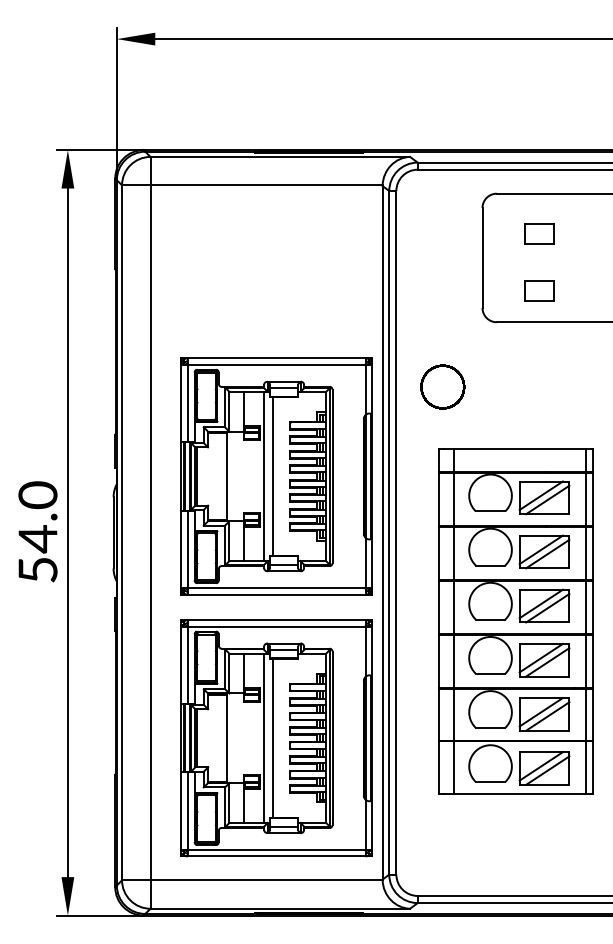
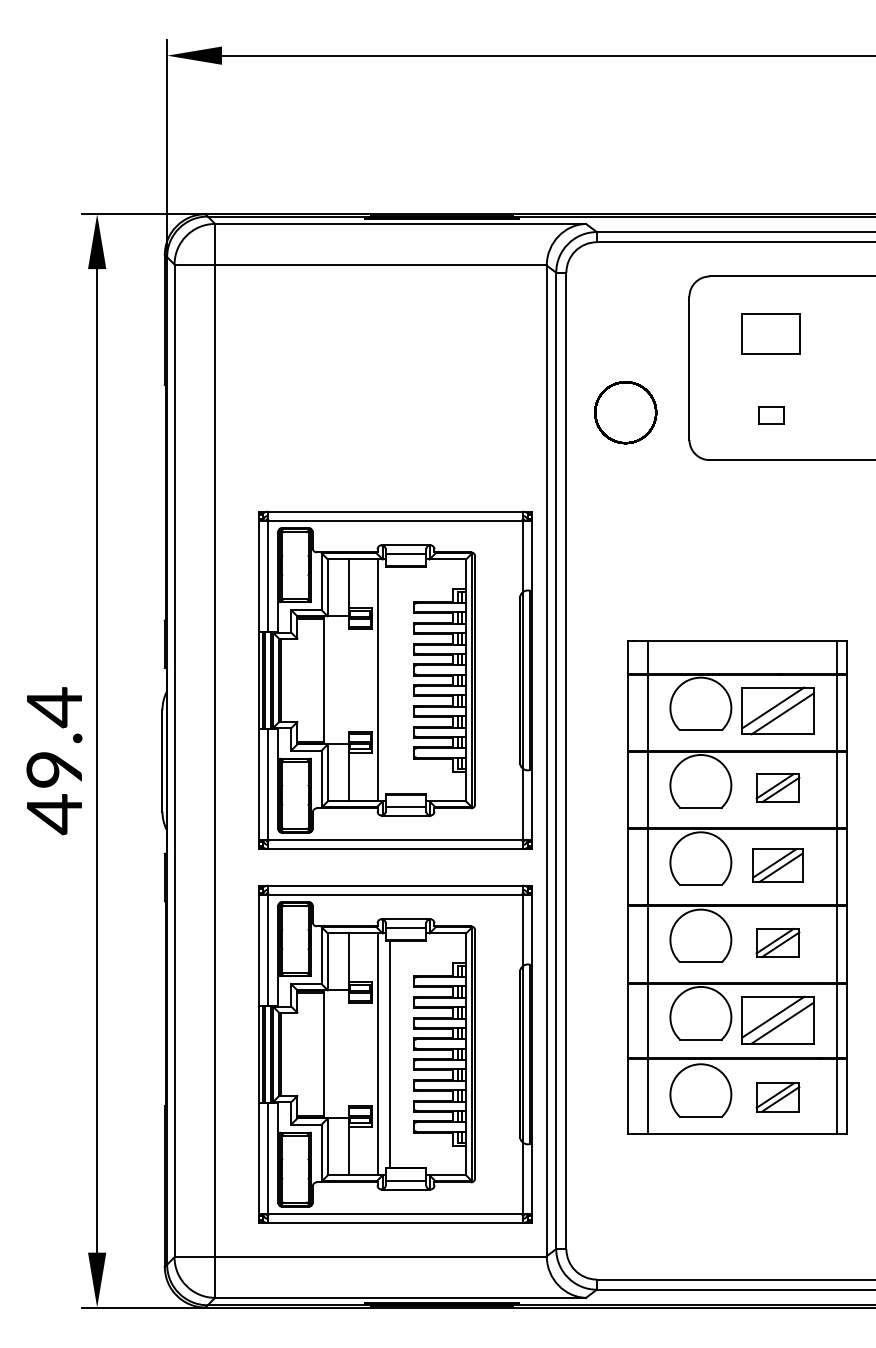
part: (539, 234) -> (771, 334), size x1.4
part: (539, 291) -> (771, 415), size x0.6
part: (442, 386) -> (625, 412), moved
line: (272, 475) -> (389, 679), removed
text: (38, 533) -> (54, 761), 54.0 -> 49.4
part: (544, 551) -> (777, 787), size x0.6
part: (544, 606) -> (777, 865), size x0.7
part: (544, 659) -> (777, 942), size x0.6
part: (544, 768) -> (777, 1097), size x0.6

